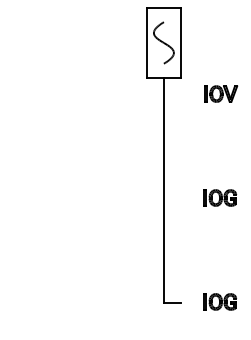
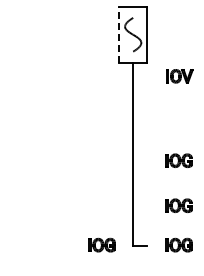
line: (147, 42) -> (119, 34), solid -> dashed
part: (219, 253) -> (178, 205), added
part: (124, 301) -> (101, 244), added

